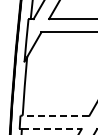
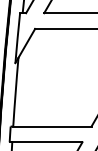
line: (55, 115) -> (51, 126), dashed -> solid
line: (51, 129) -> (47, 142), dashed -> solid

